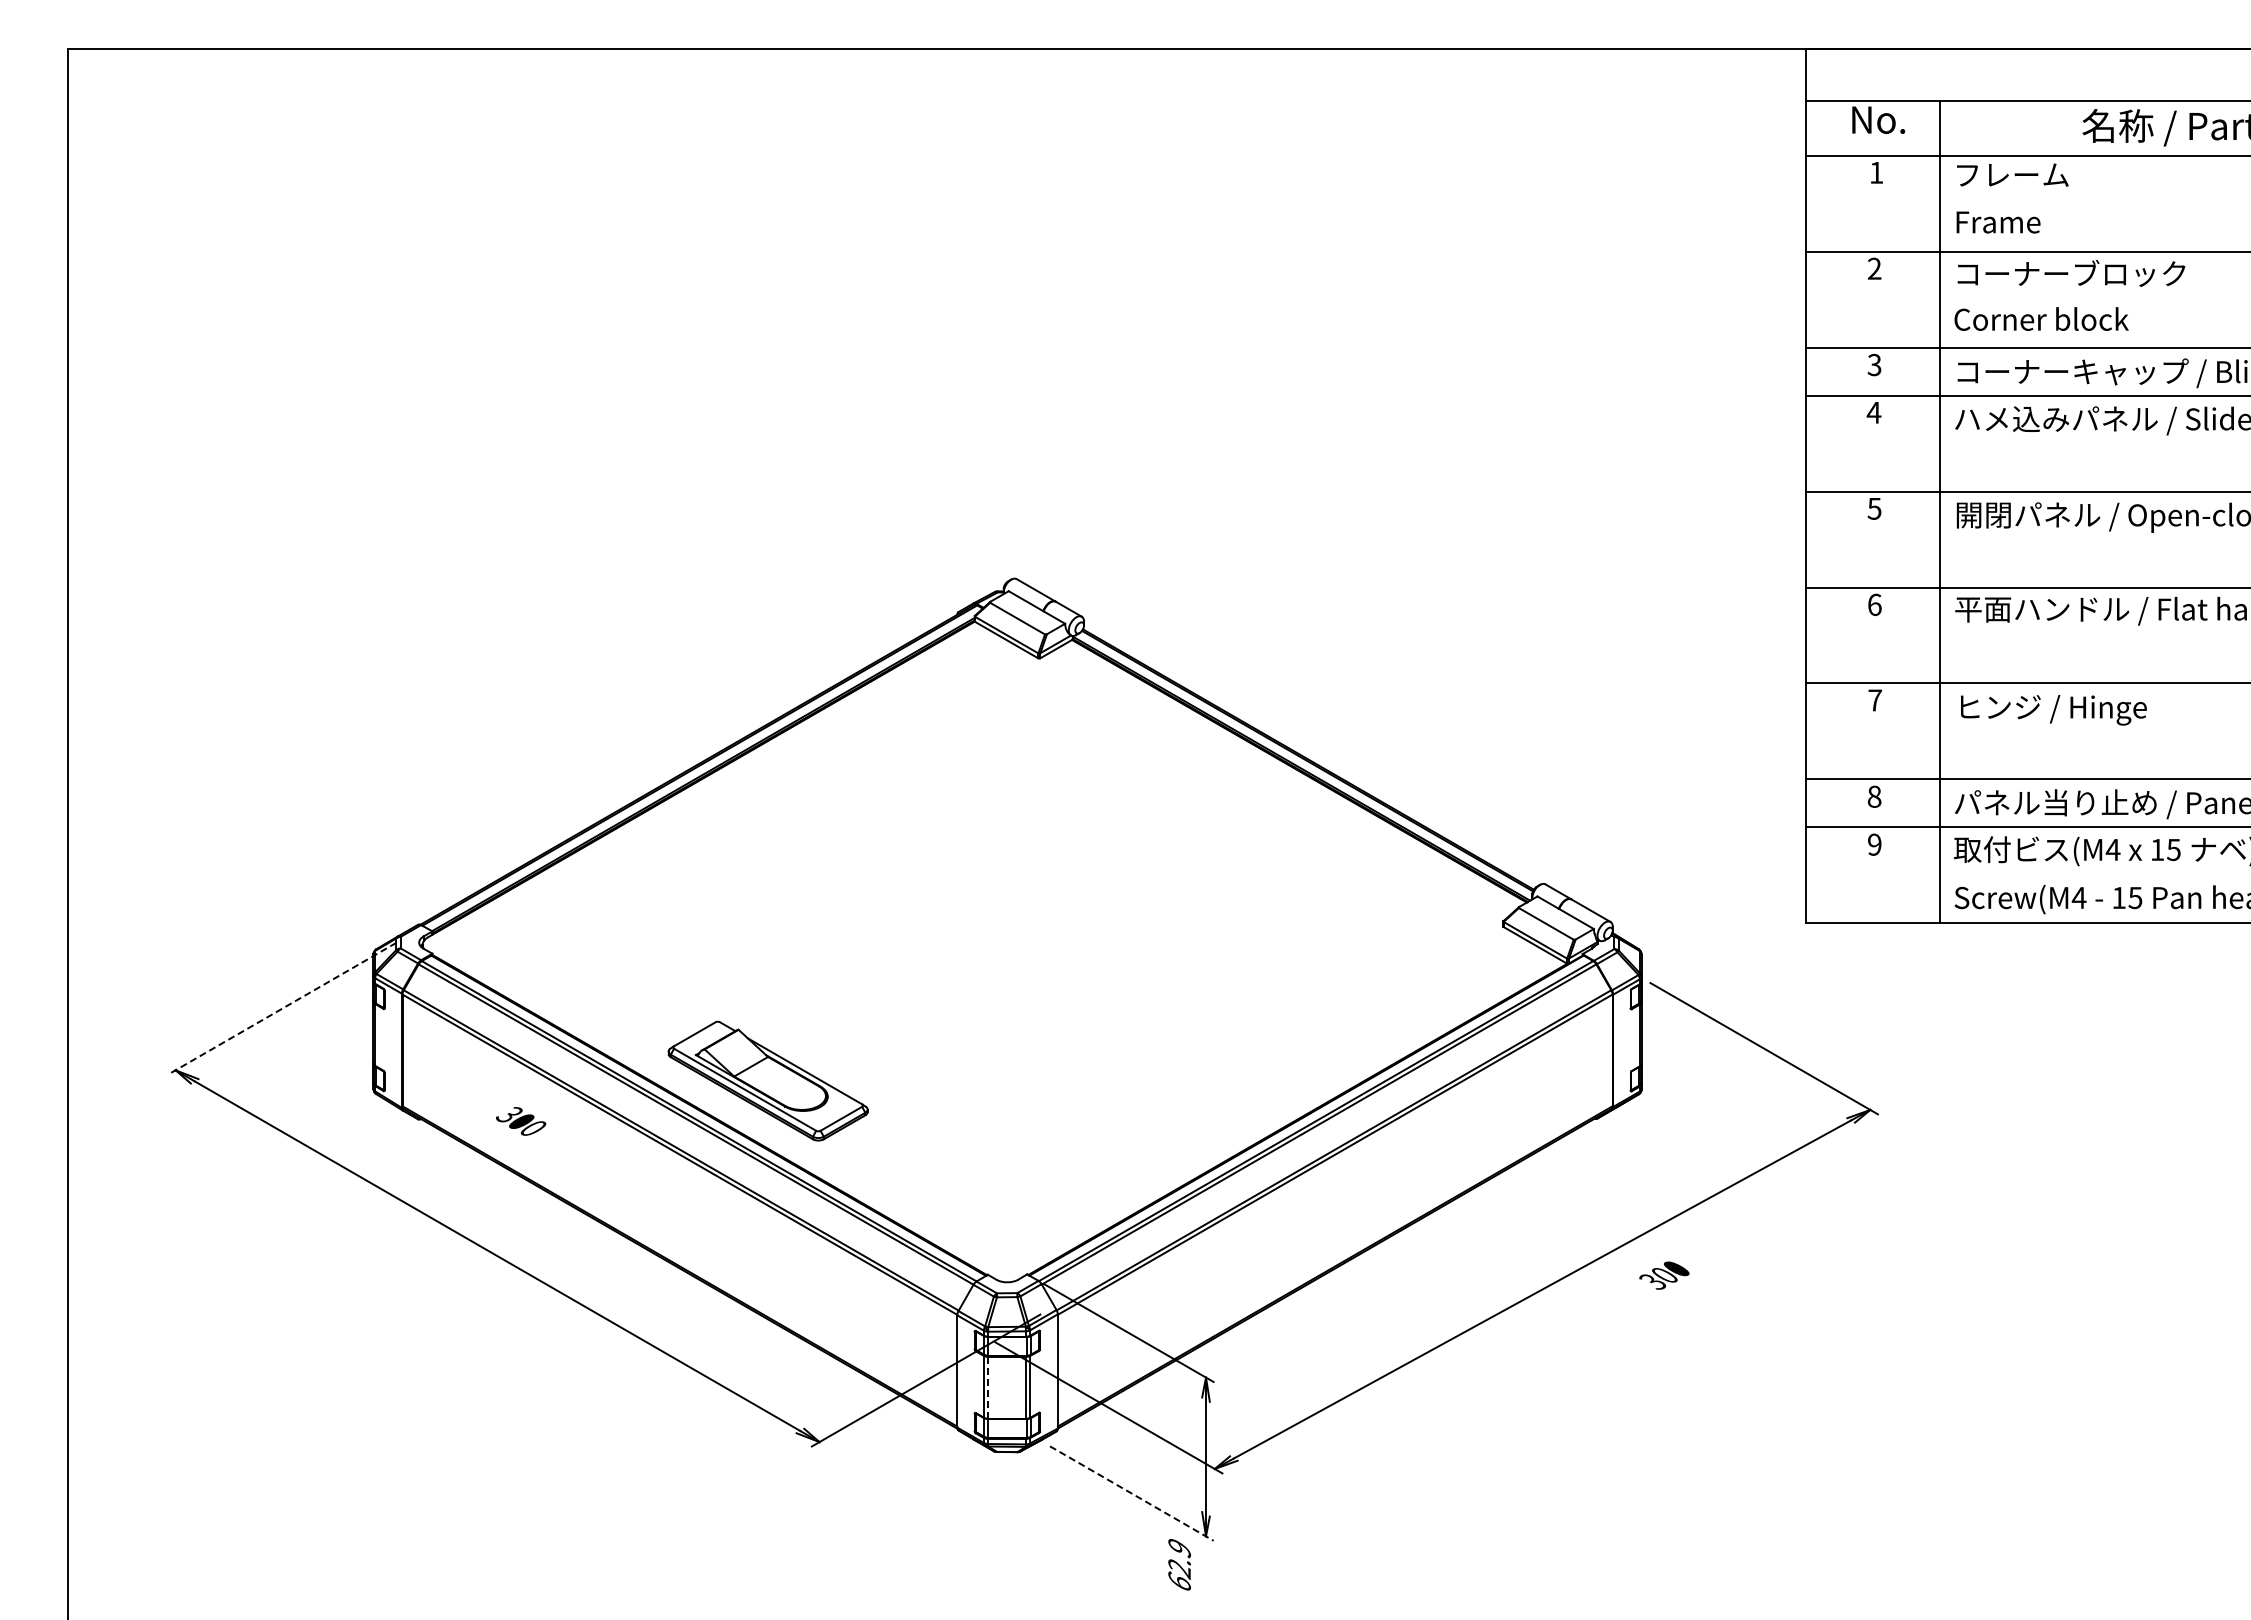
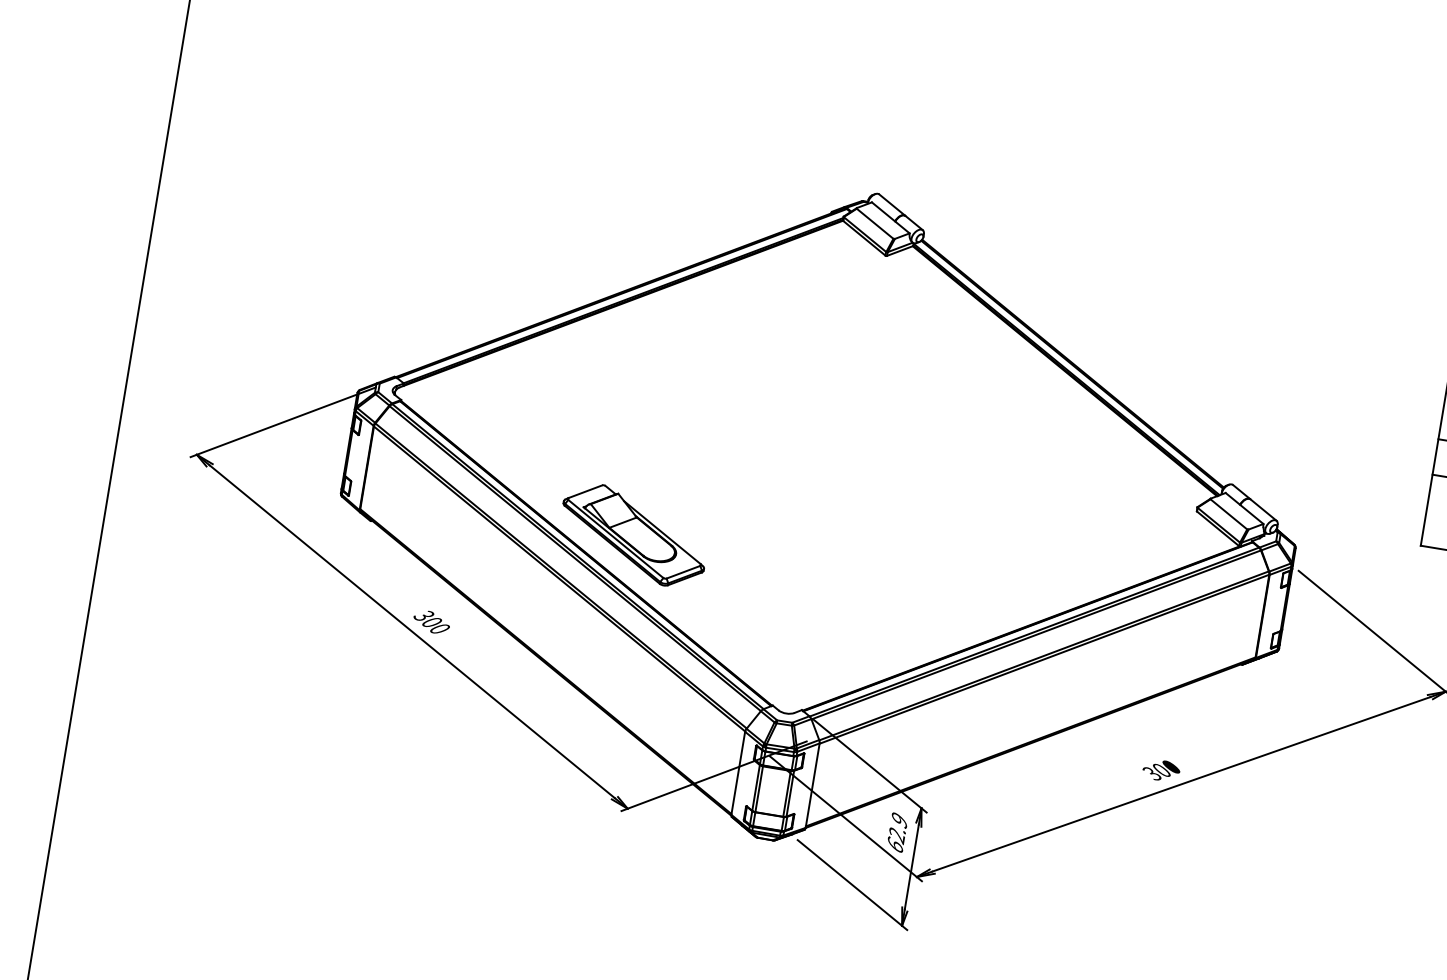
line: (282, 1008) -> (283, 422), dashed -> solid
text: (521, 1121) -> (432, 622), moved
text: (1664, 1275) -> (1161, 770), moved
line: (988, 1387) -> (759, 789), dashed -> solid
line: (1132, 1493) -> (852, 885), dashed -> solid
text: (1179, 1564) -> (897, 832), moved

